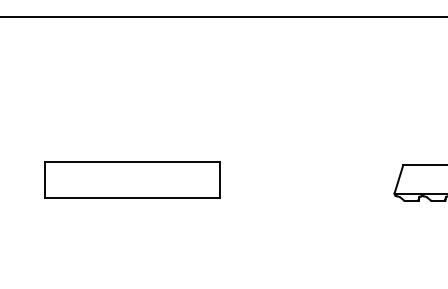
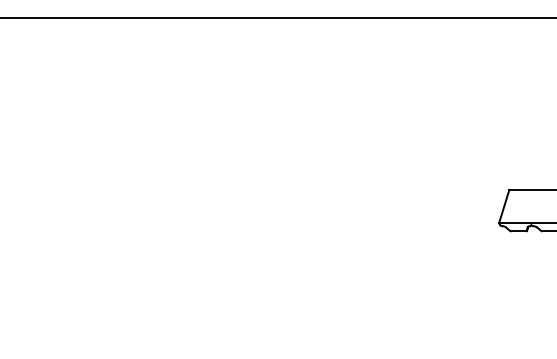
part: (132, 179) -> (195, 206), removed

